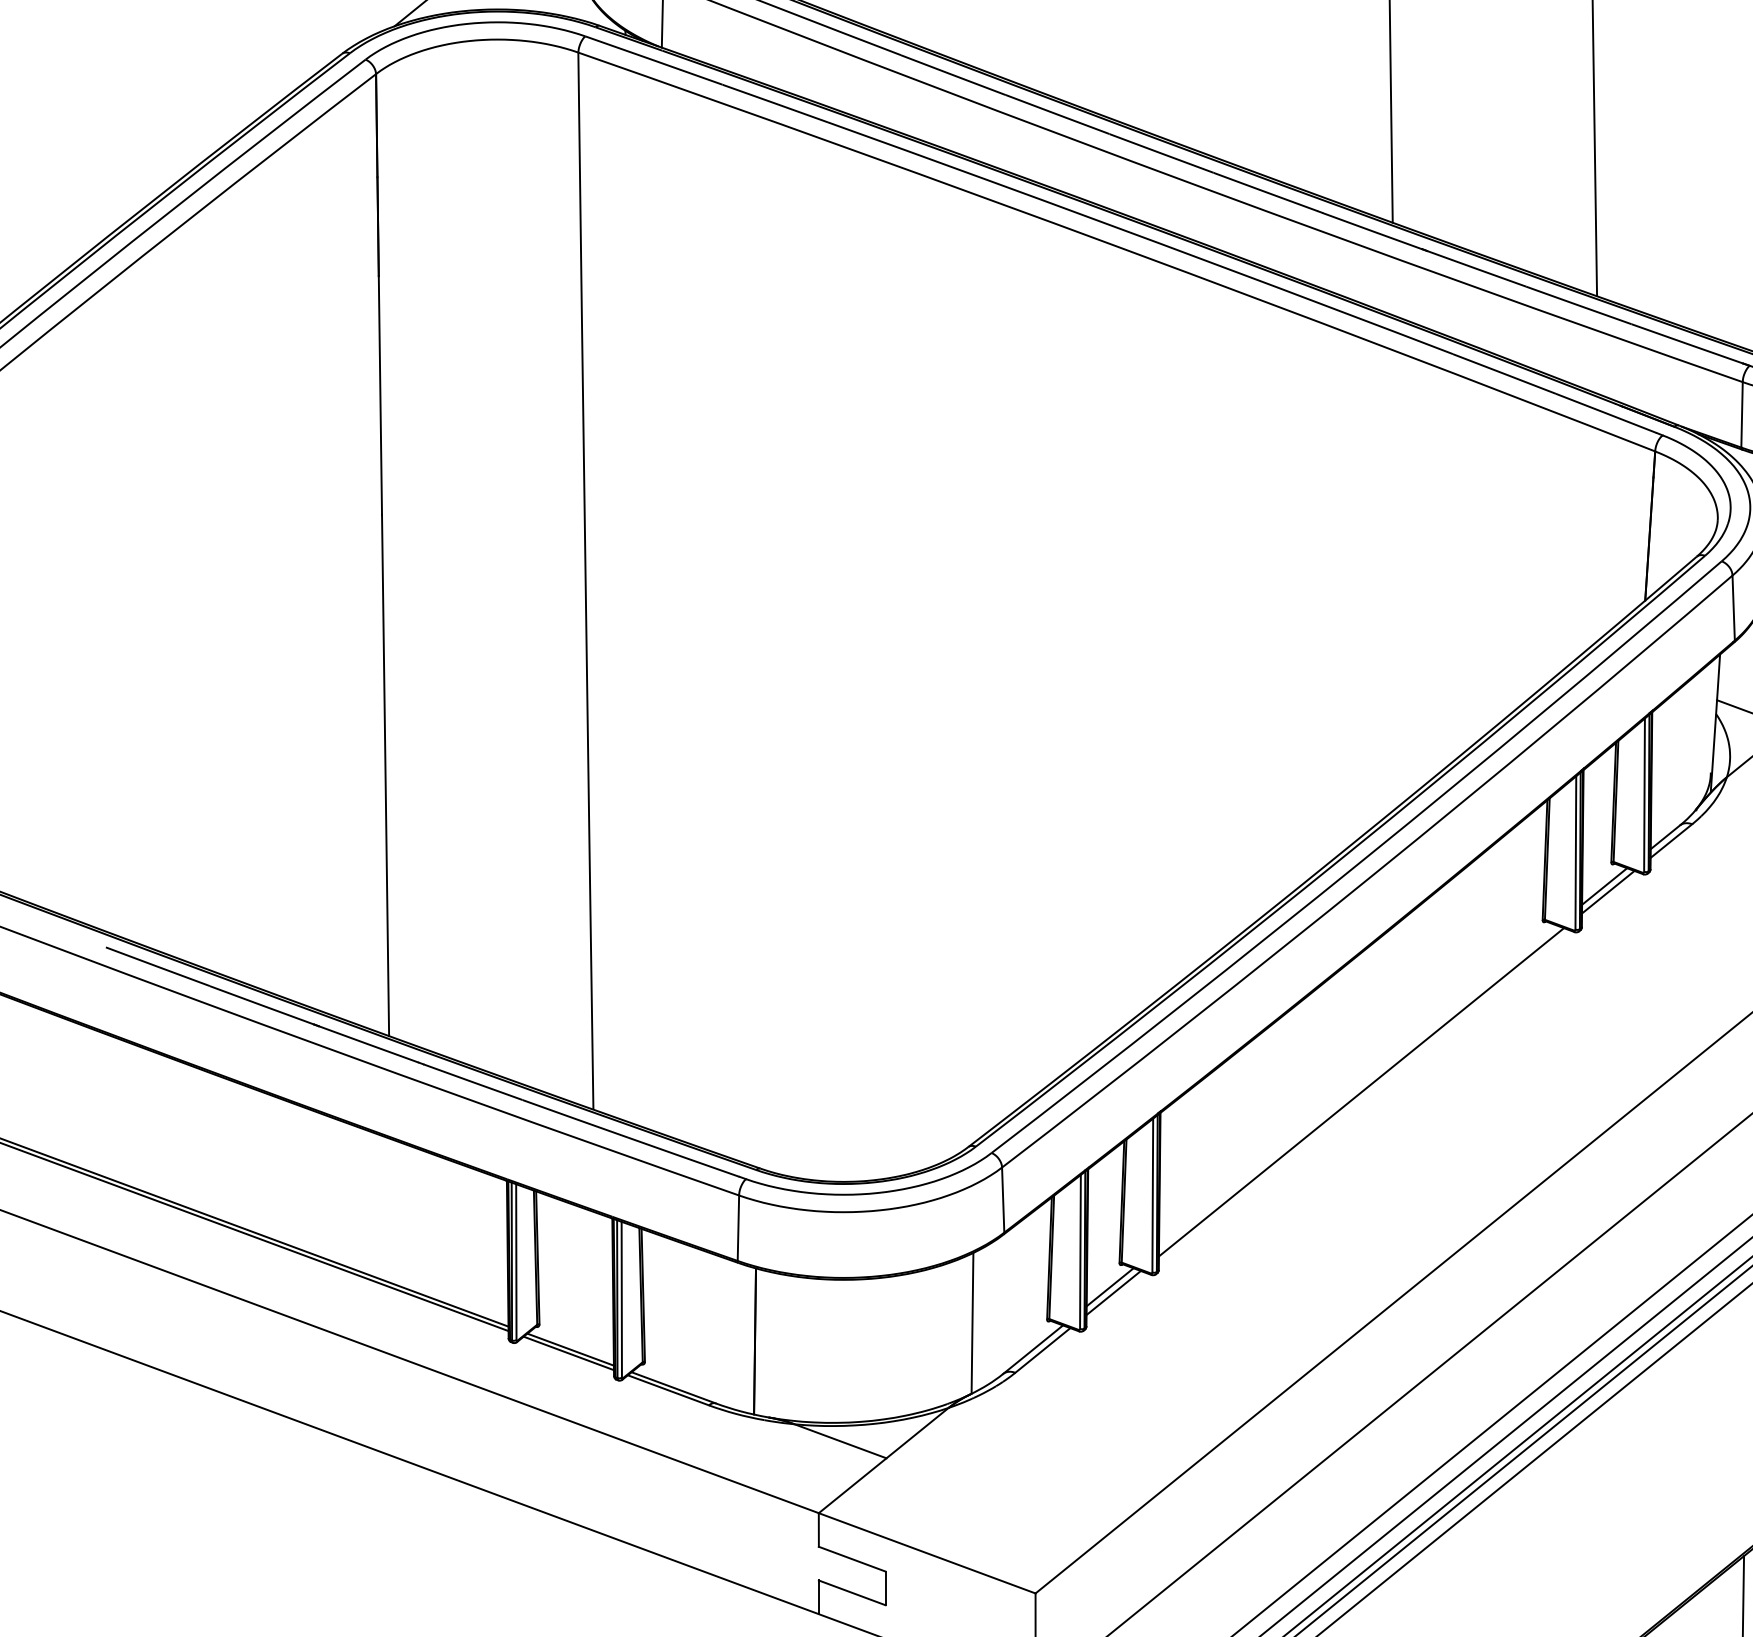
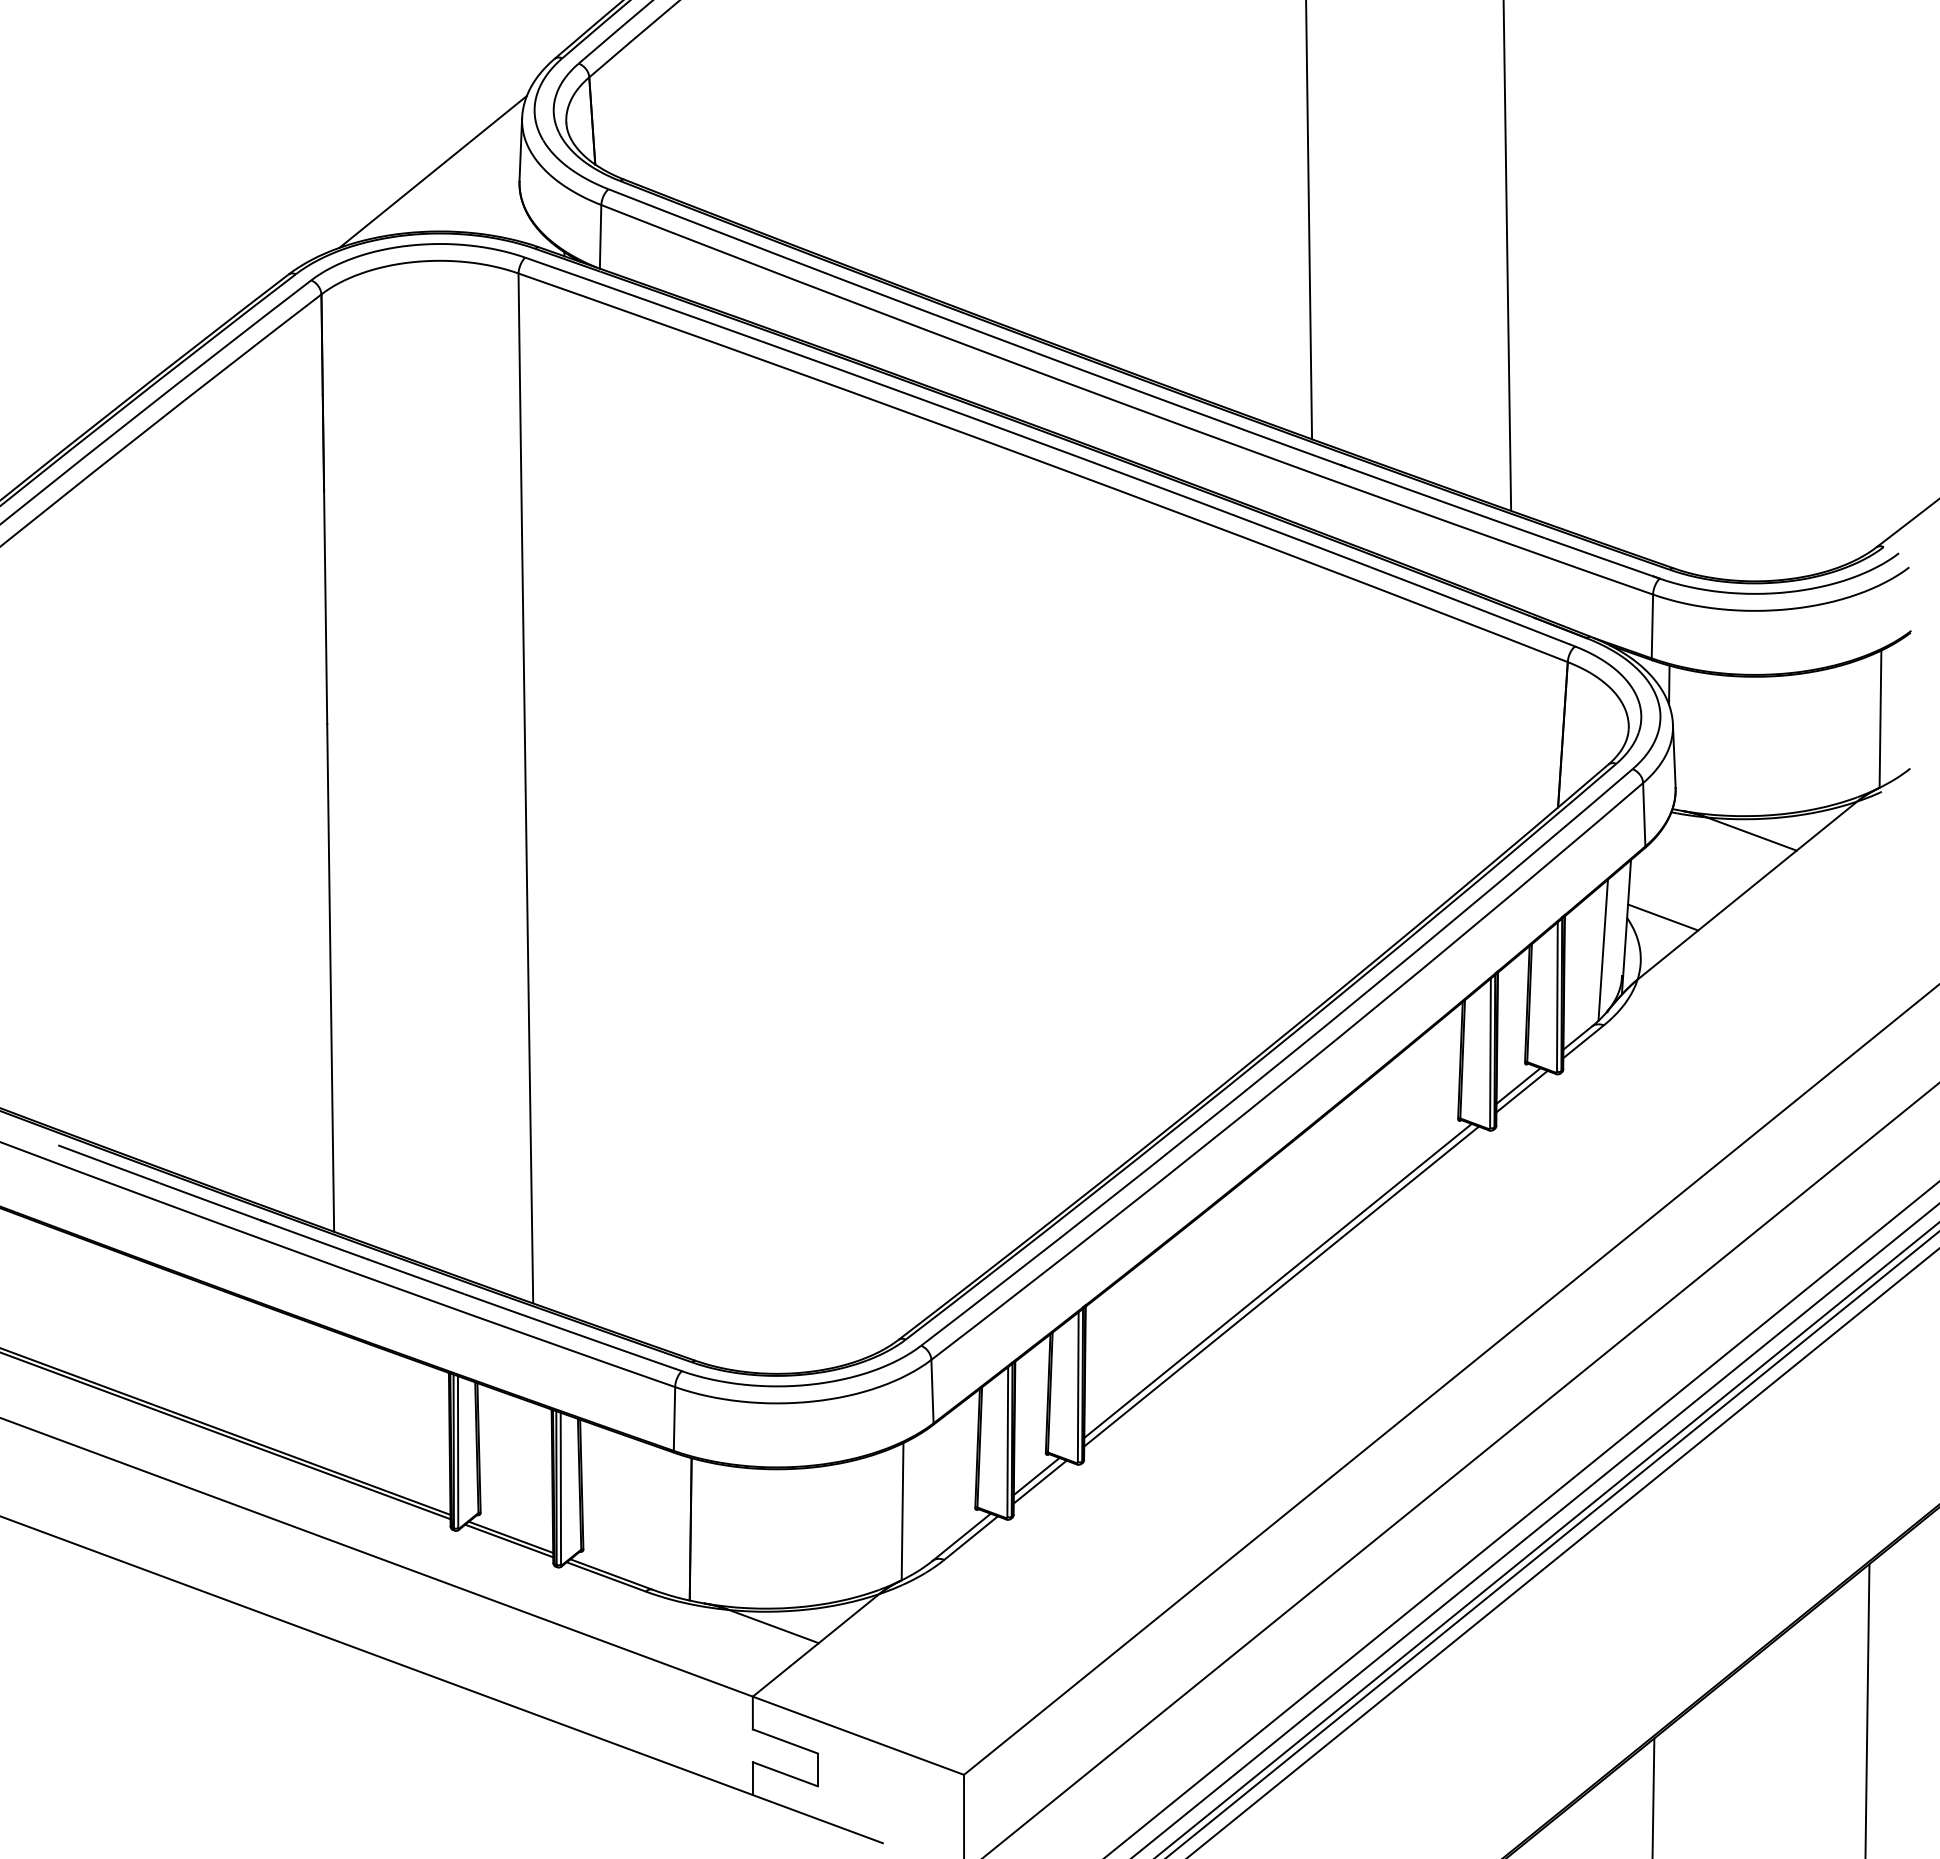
line: (1690, 746) -> (1602, 949), added
line: (1357, 1086) -> (1277, 1280), added

